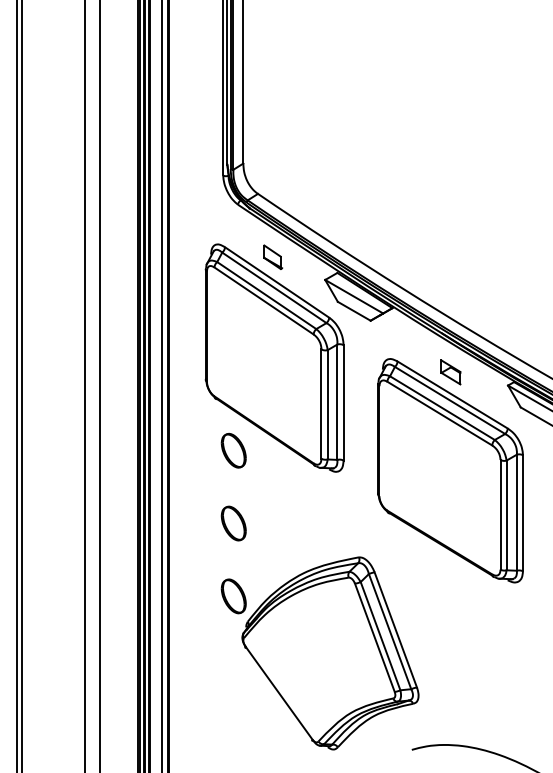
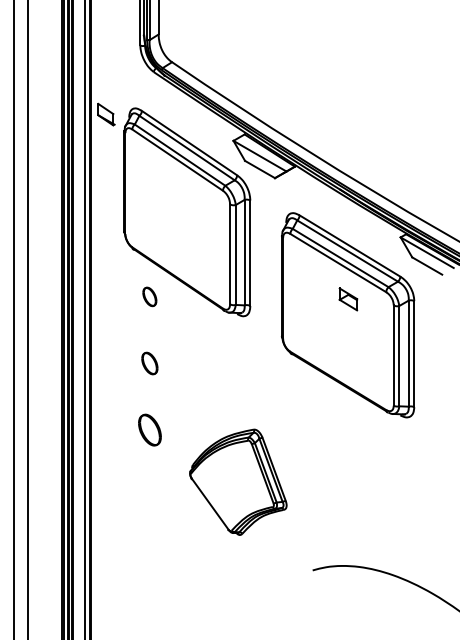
part: (273, 256) -> (106, 113), moved
part: (450, 372) -> (348, 299), moved
part: (233, 450) -> (149, 296), size x0.6
part: (233, 523) -> (149, 363), size x0.7
part: (330, 653) -> (238, 482), size x0.6

